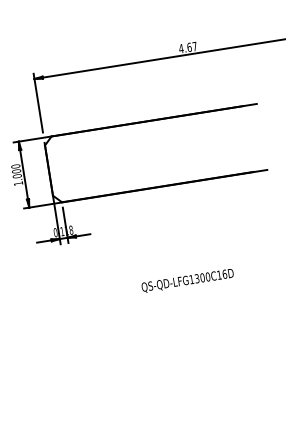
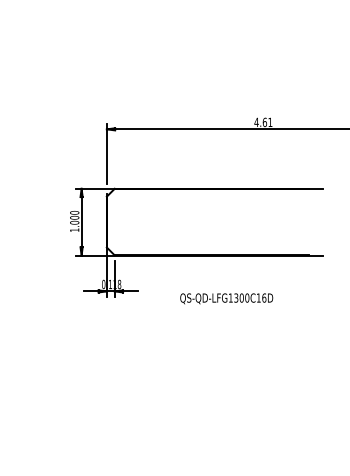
text: (194, 45) -> (270, 121), 4.67 -> 4.61
text: (187, 280) -> (226, 298), moved

